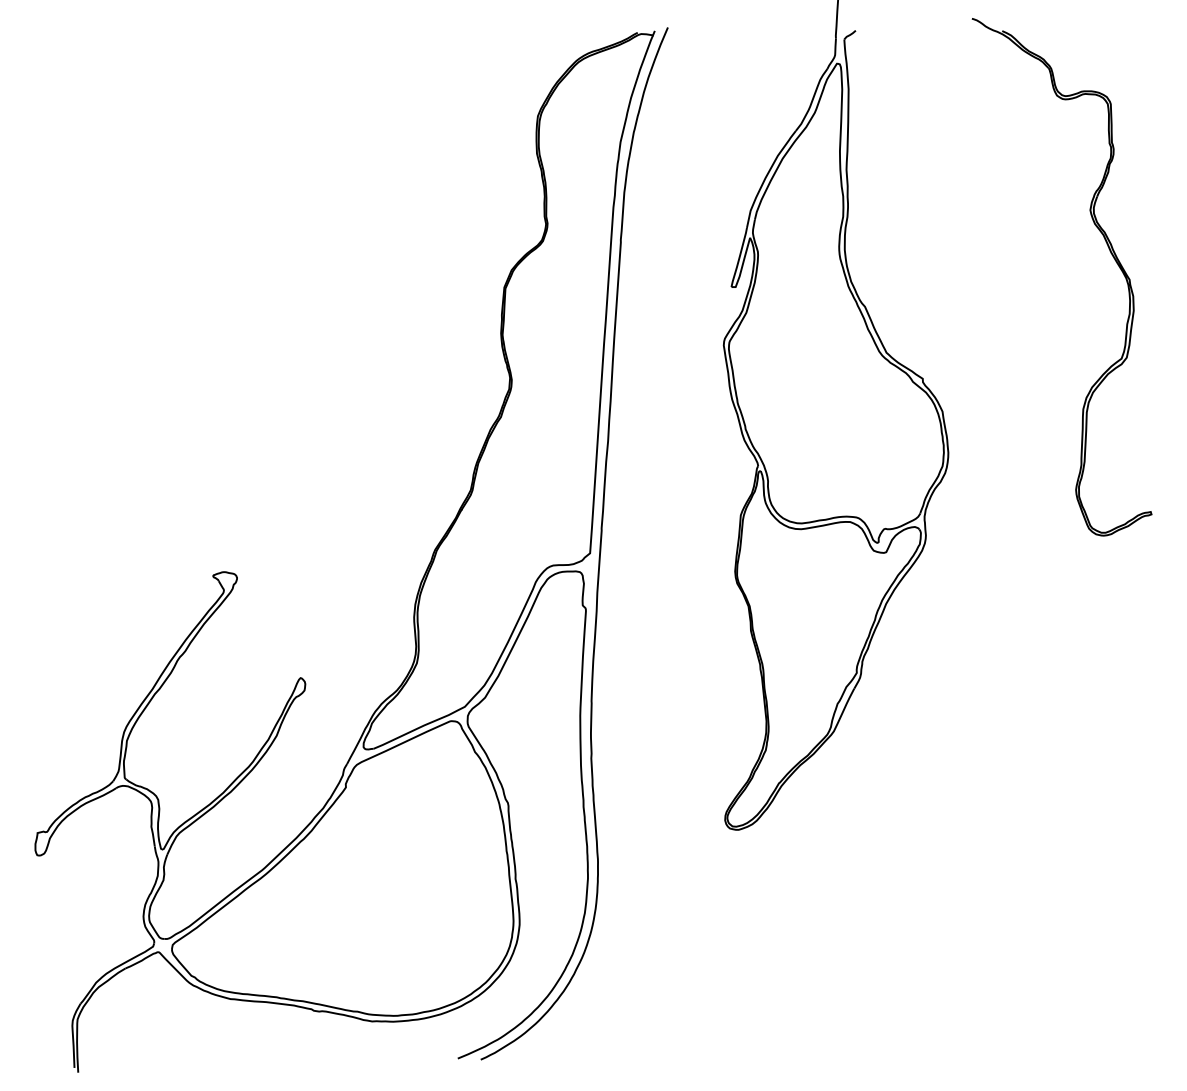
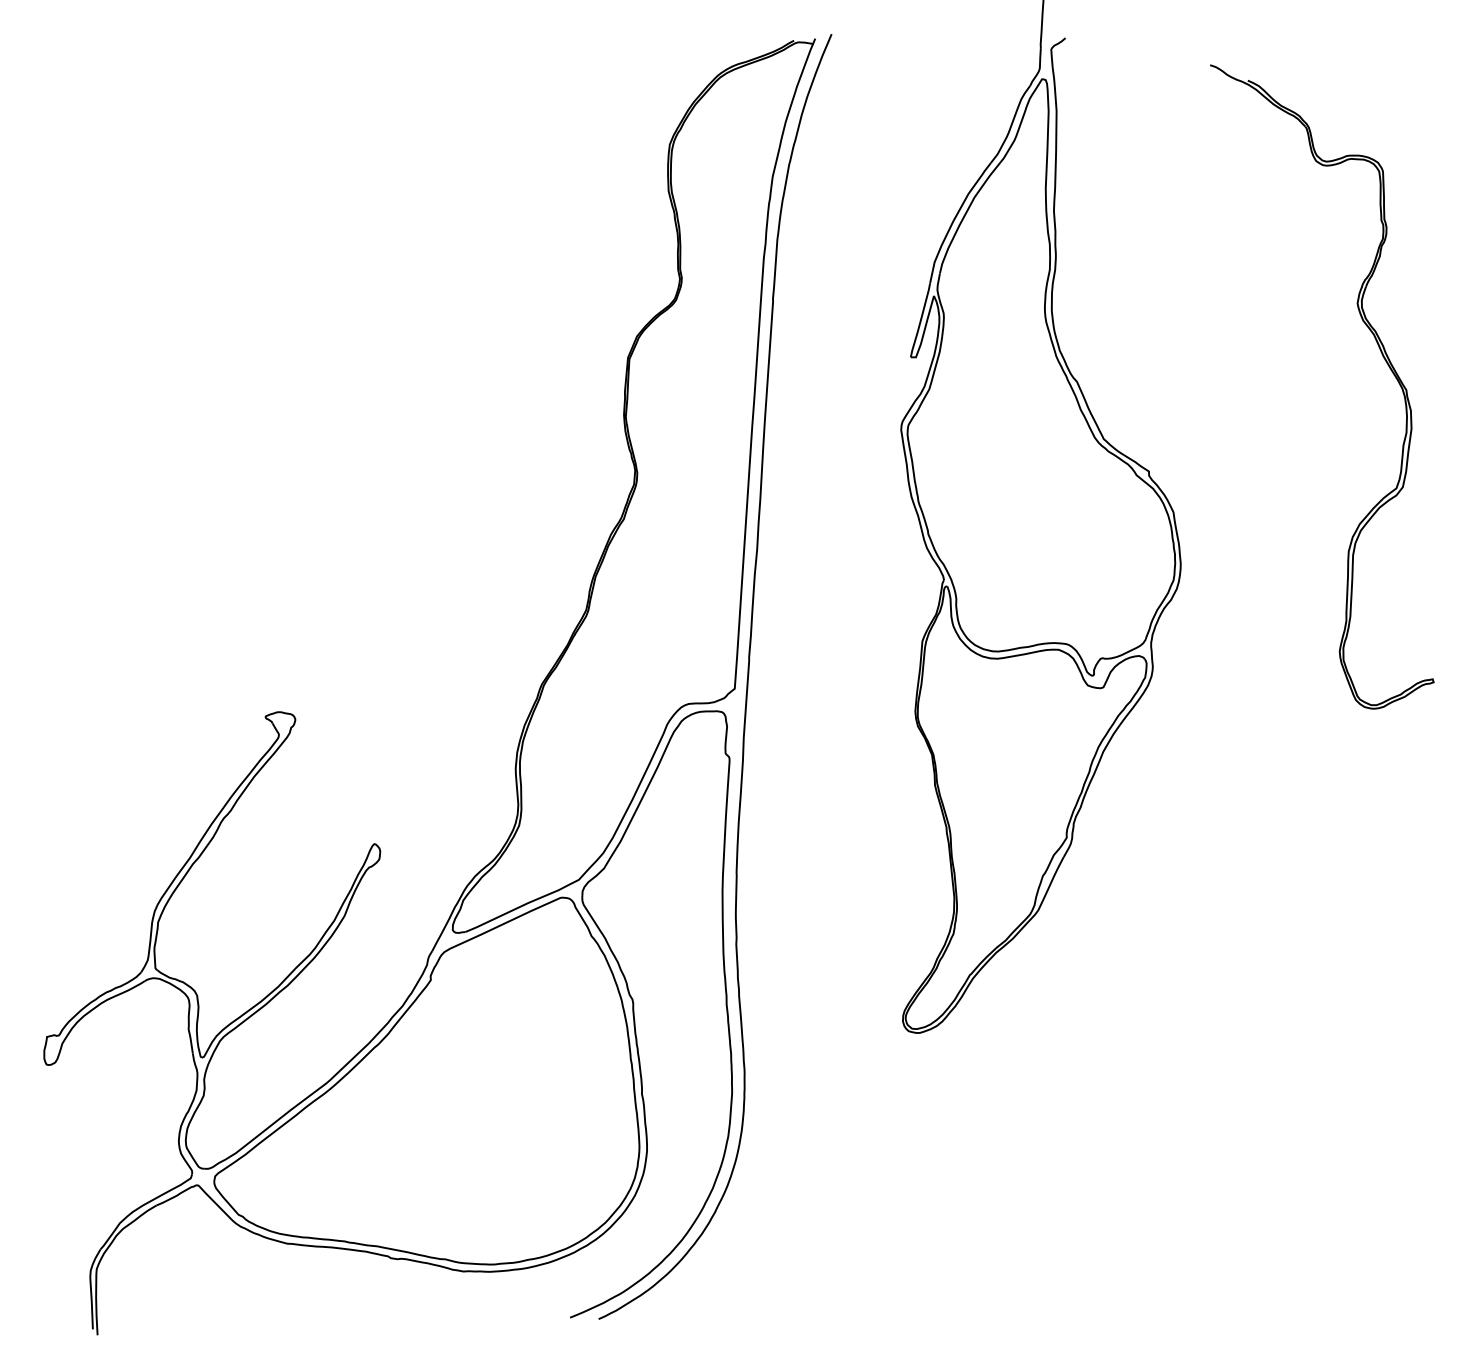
part: (1110, 252) -> (1382, 356), moved

